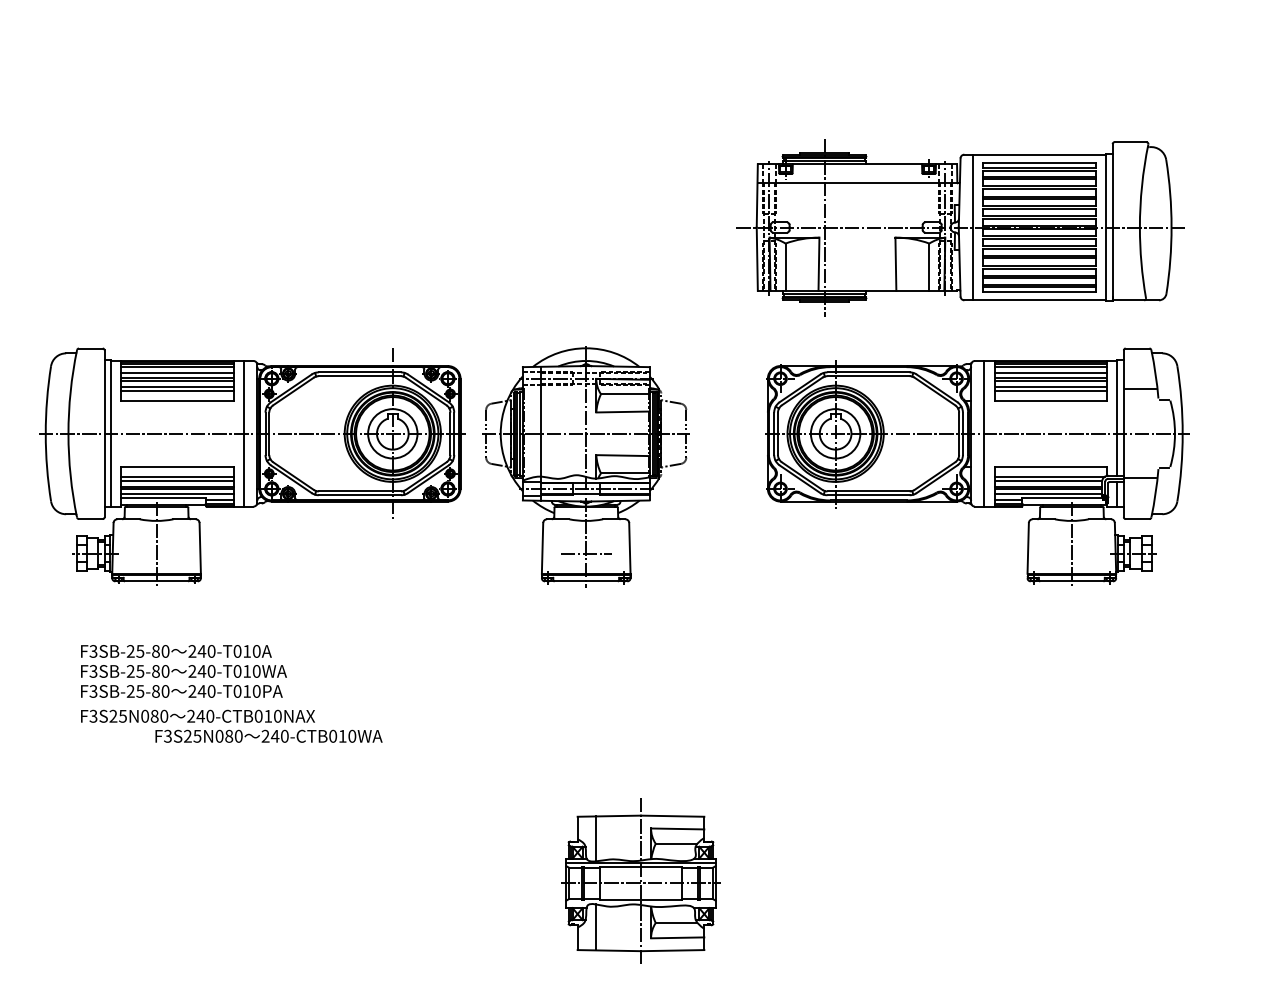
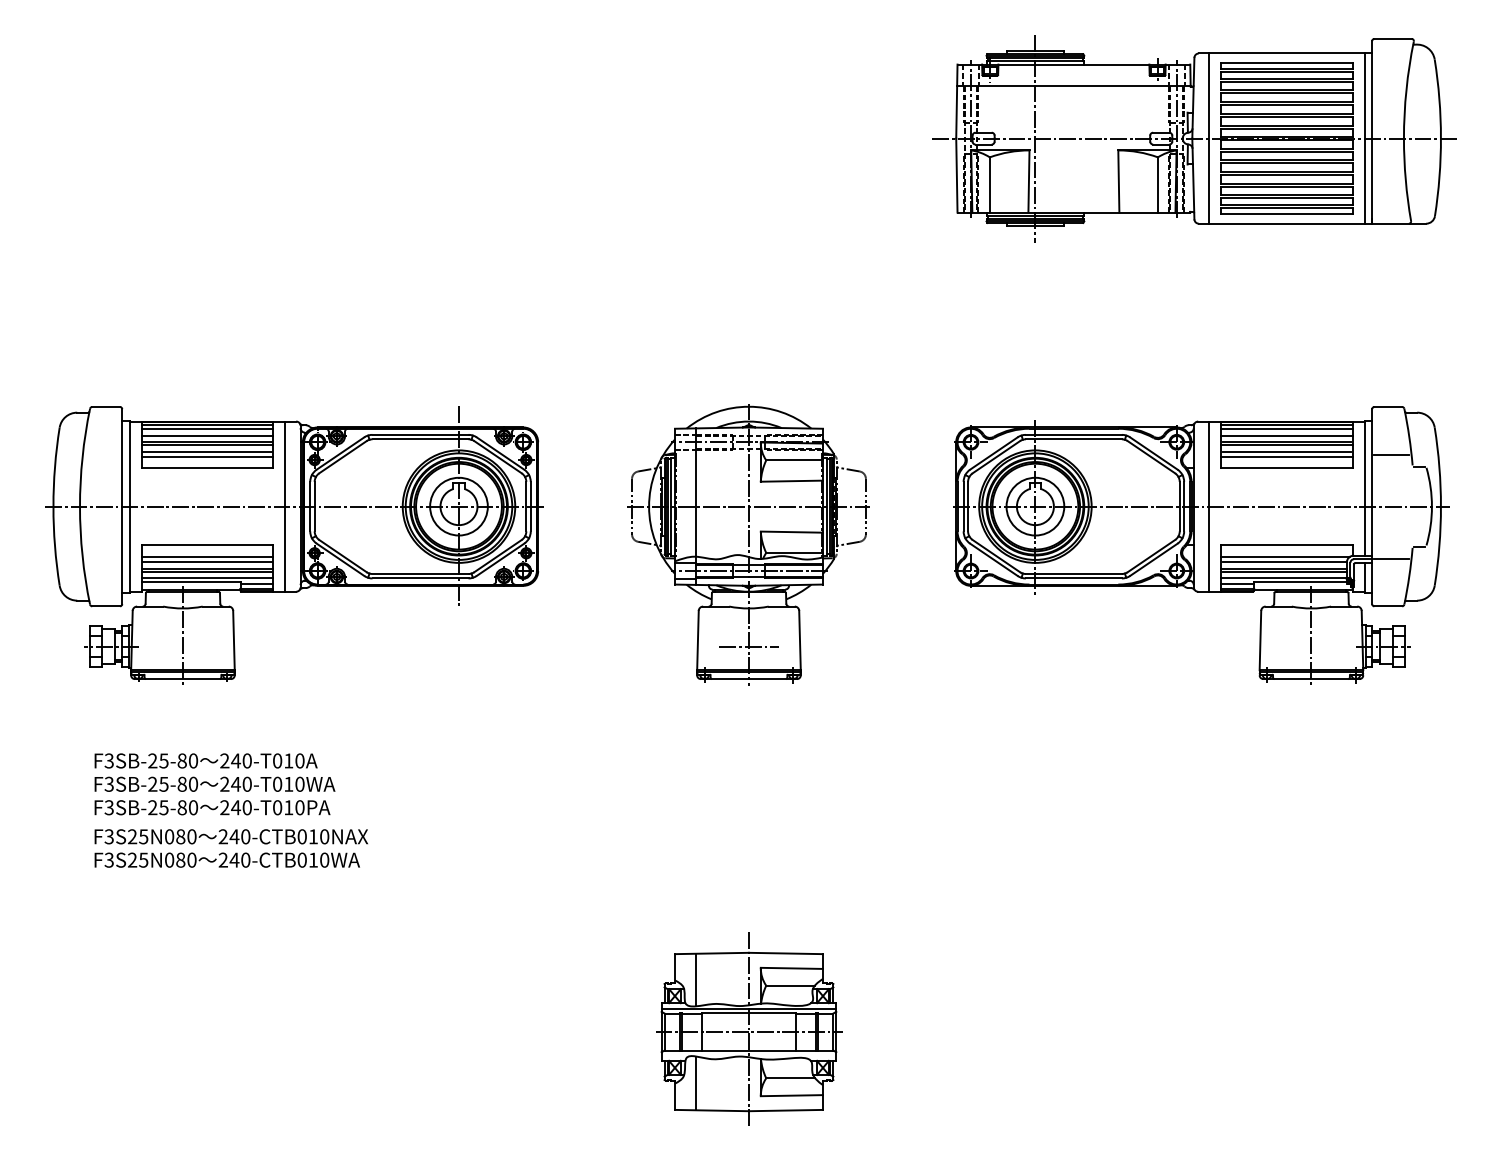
part: (960, 227) -> (1194, 138), moved
part: (585, 466) -> (748, 544), moved
part: (977, 467) -> (1201, 545), moved
text: (268, 735) -> (226, 859), moved

